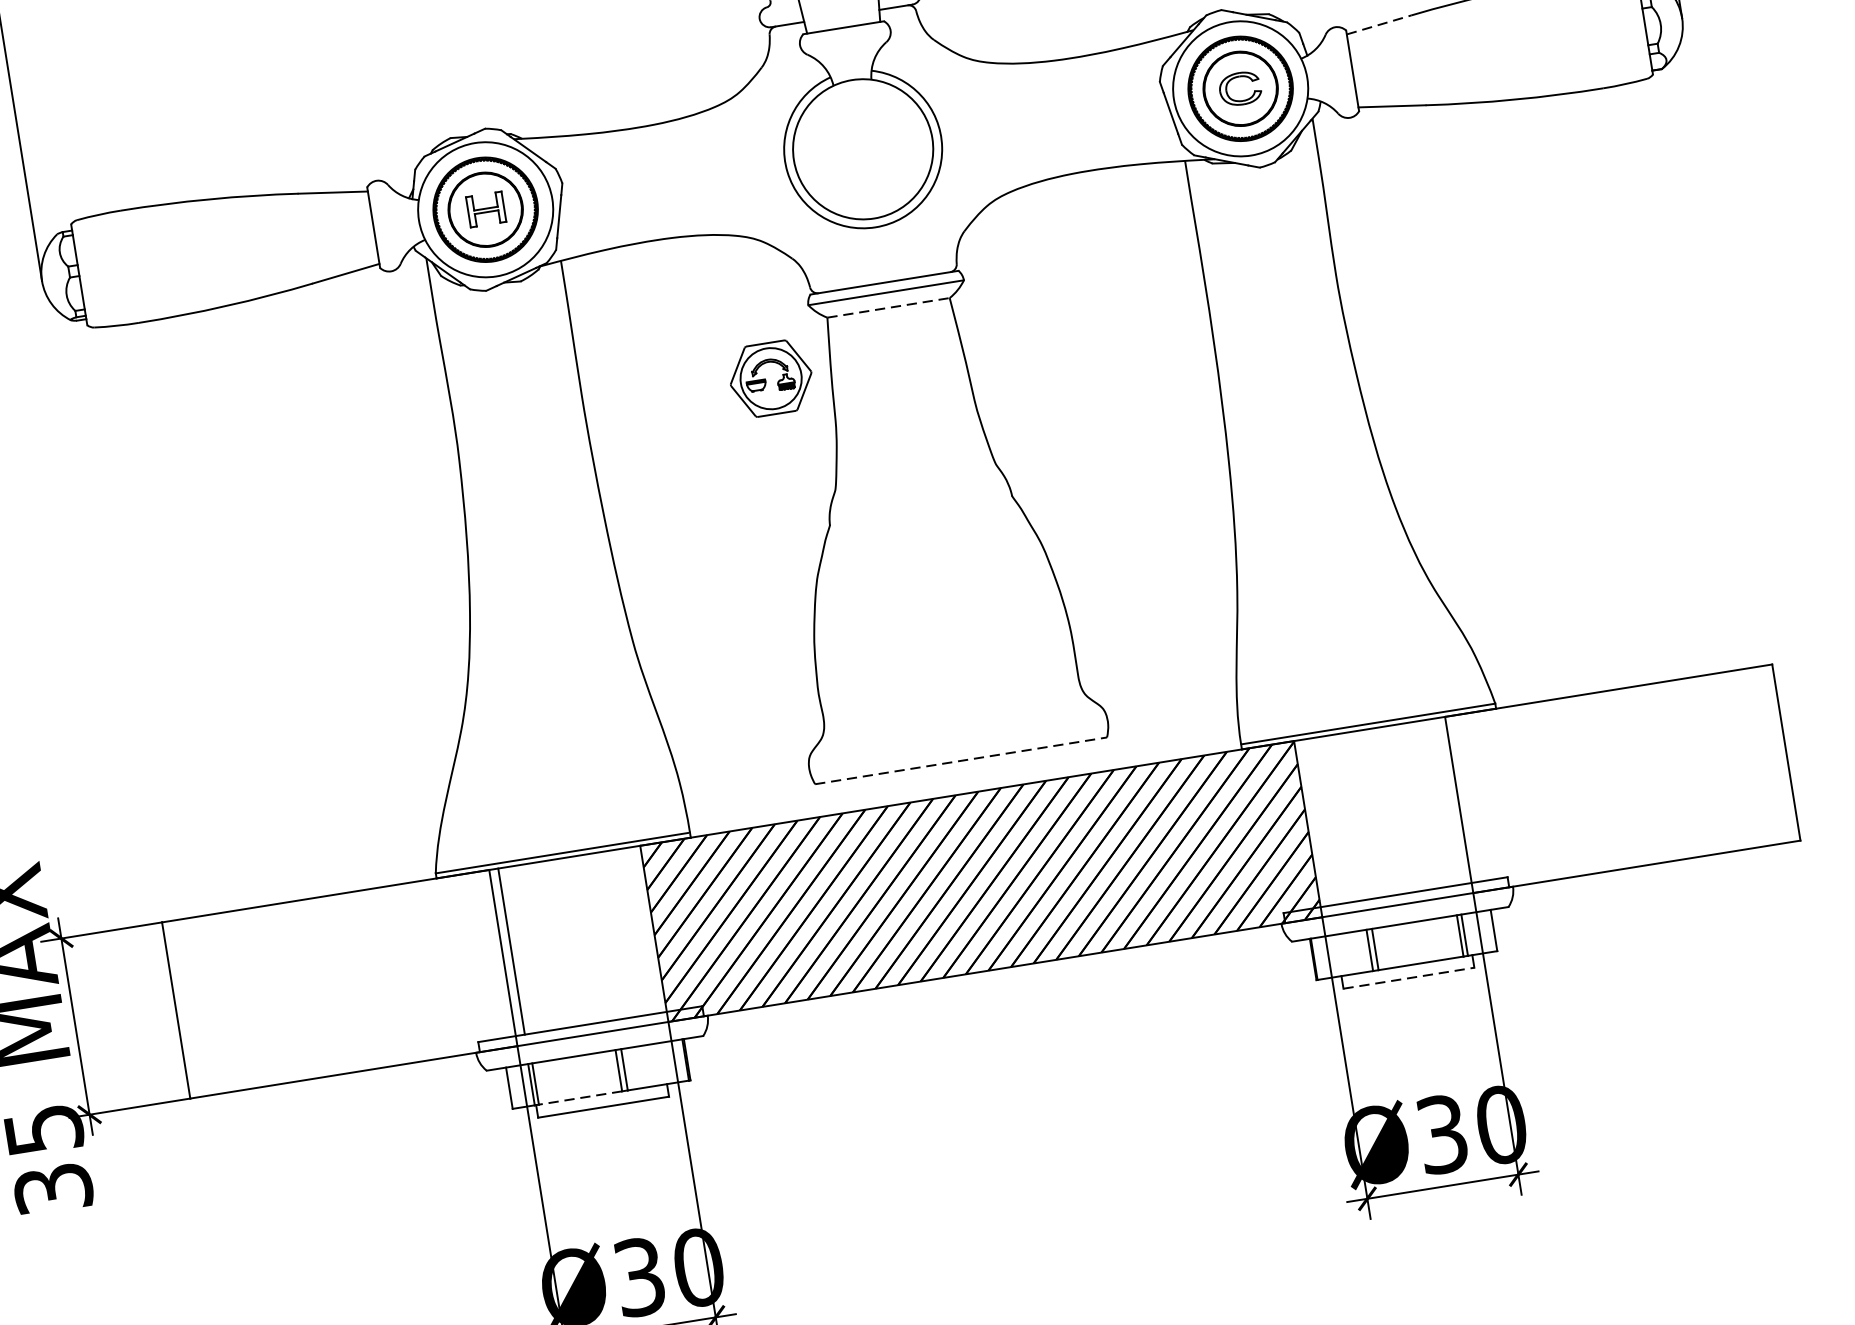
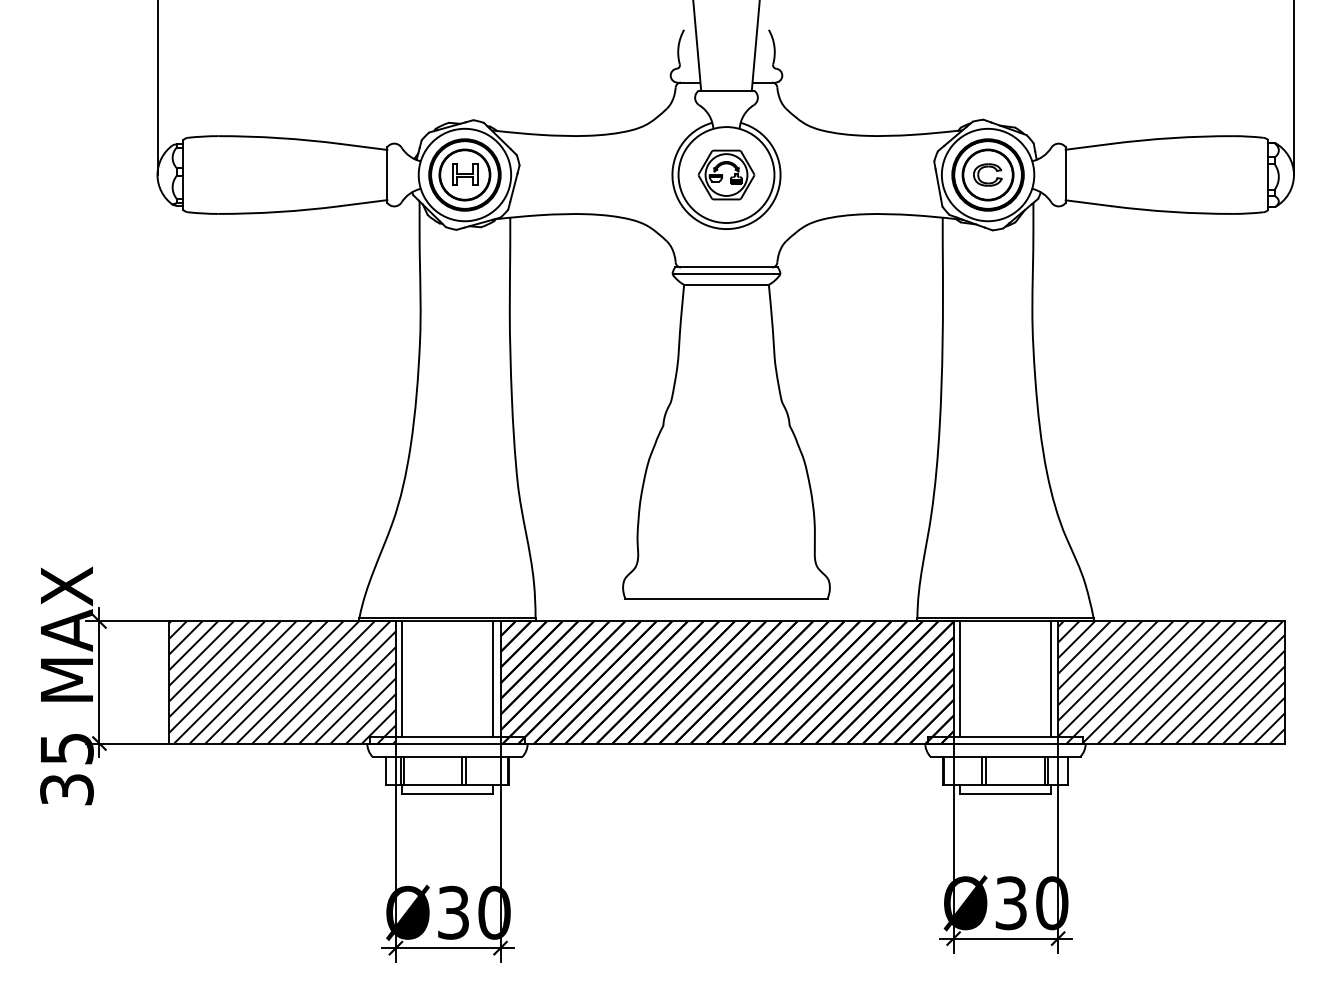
line: (1378, 24) -> (1088, 146), dashed -> solid
line: (889, 307) -> (727, 284), dashed -> solid
part: (770, 377) -> (726, 174), moved
line: (962, 760) -> (727, 598), dashed -> solid
hatch: (1622, 778) -> (1171, 682), added
line: (1447, 801) -> (1050, 678), added
line: (1317, 821) -> (960, 678), added
line: (641, 930) -> (492, 678), added
line: (1410, 978) -> (1006, 794), dashed -> solid
hatch: (339, 984) -> (282, 682), added
line: (579, 1098) -> (432, 785), dashed -> solid

